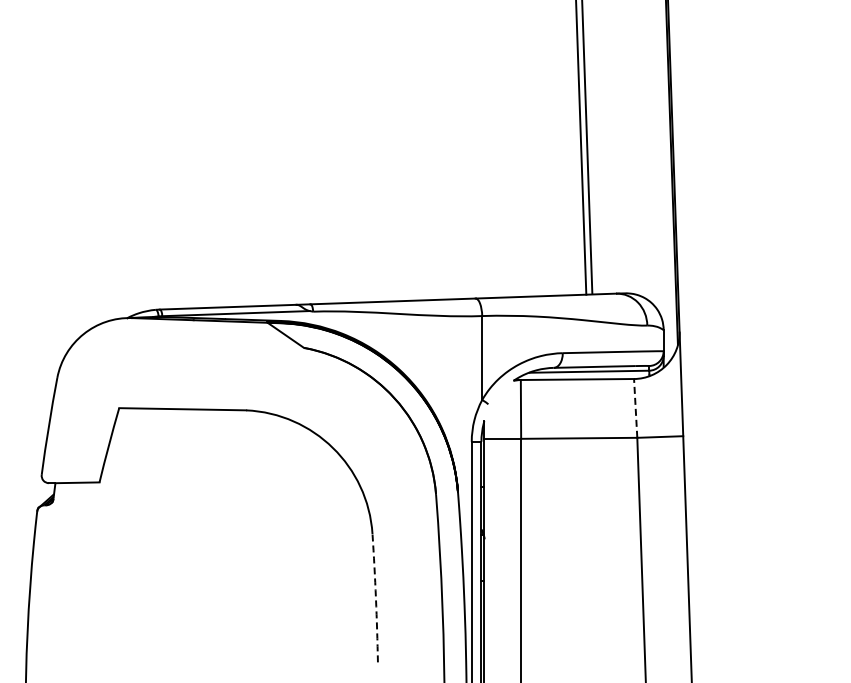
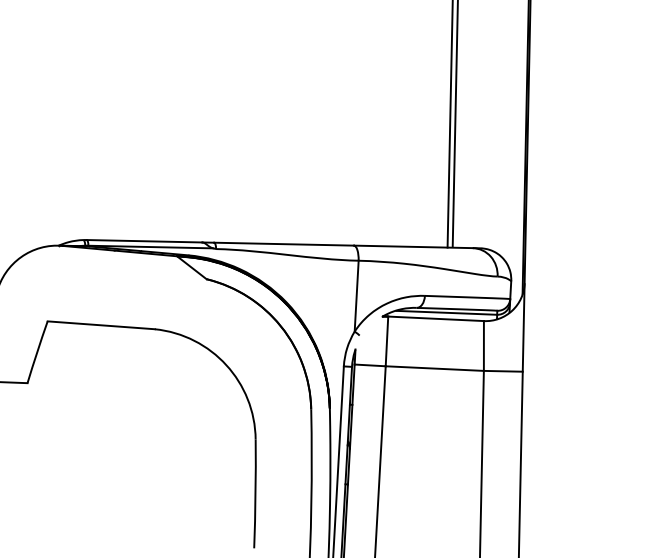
line: (635, 407) -> (483, 345), dashed -> solid
arc: (375, 598) -> (255, 494), dashed -> solid

